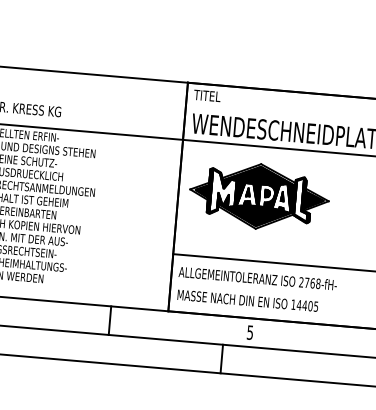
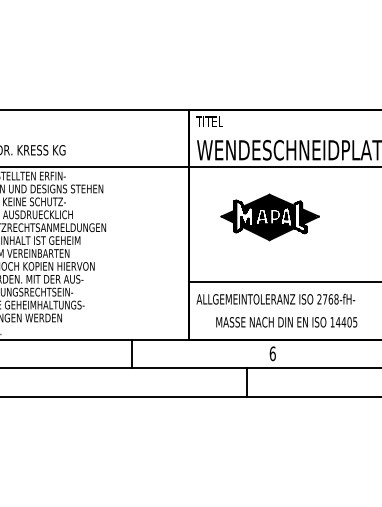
part: (258, 196) -> (269, 217), size x0.7
text: (247, 301) -> (286, 322), moved
text: (249, 332) -> (272, 353), 5 -> 6

